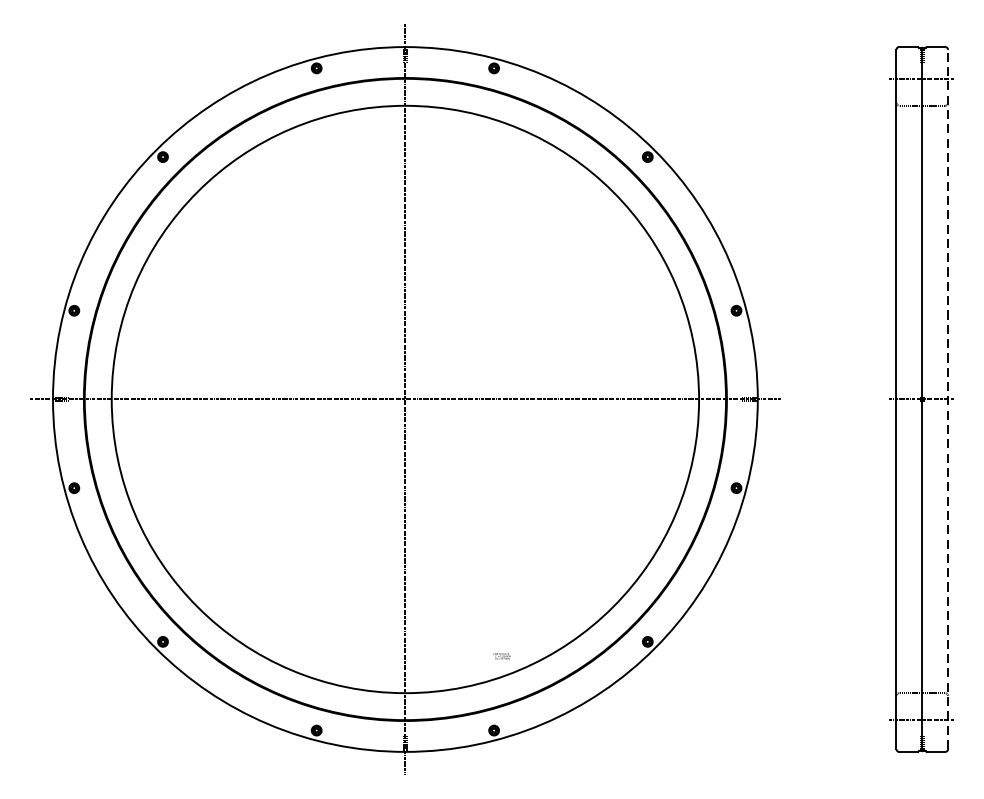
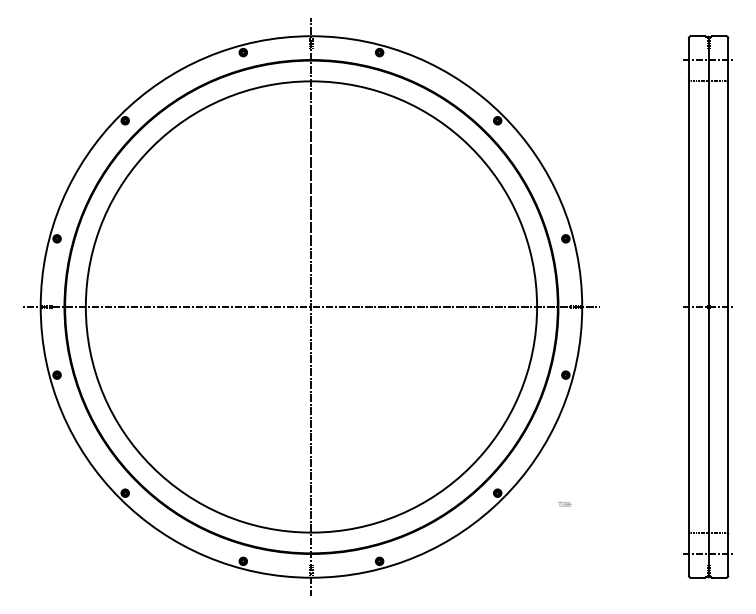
line: (948, 398) -> (728, 306), dashed -> solid
text: (501, 656) -> (564, 504), moved

